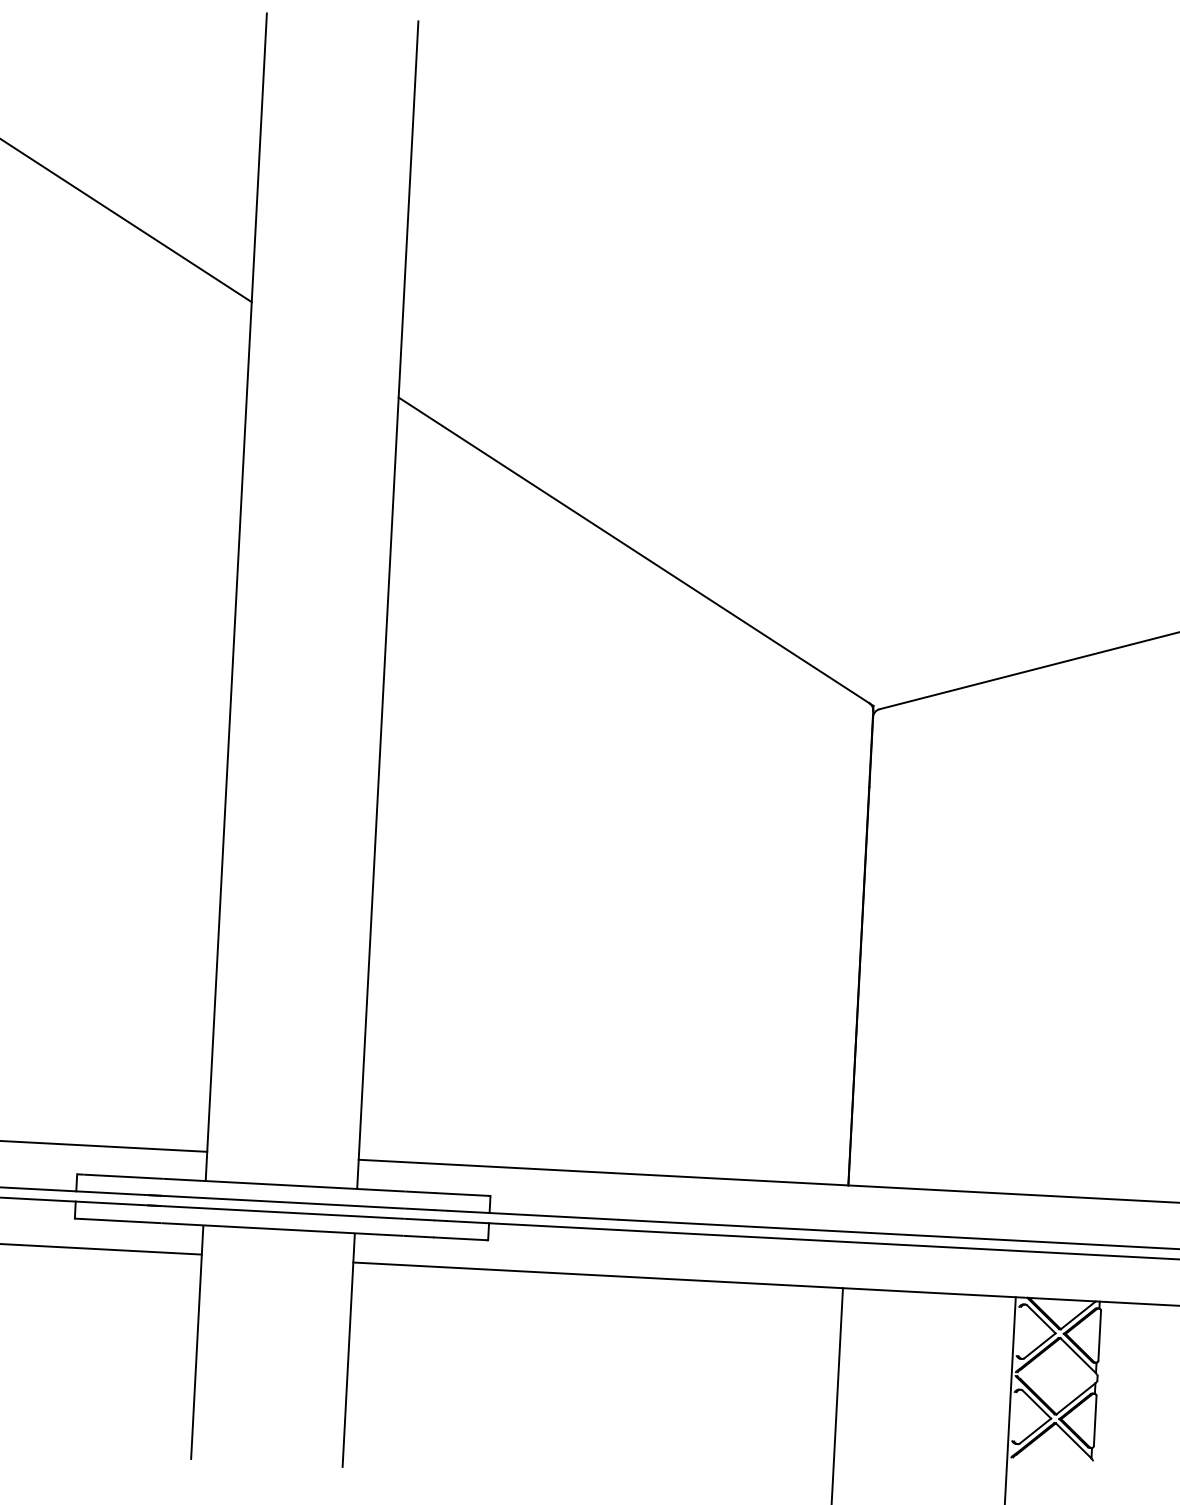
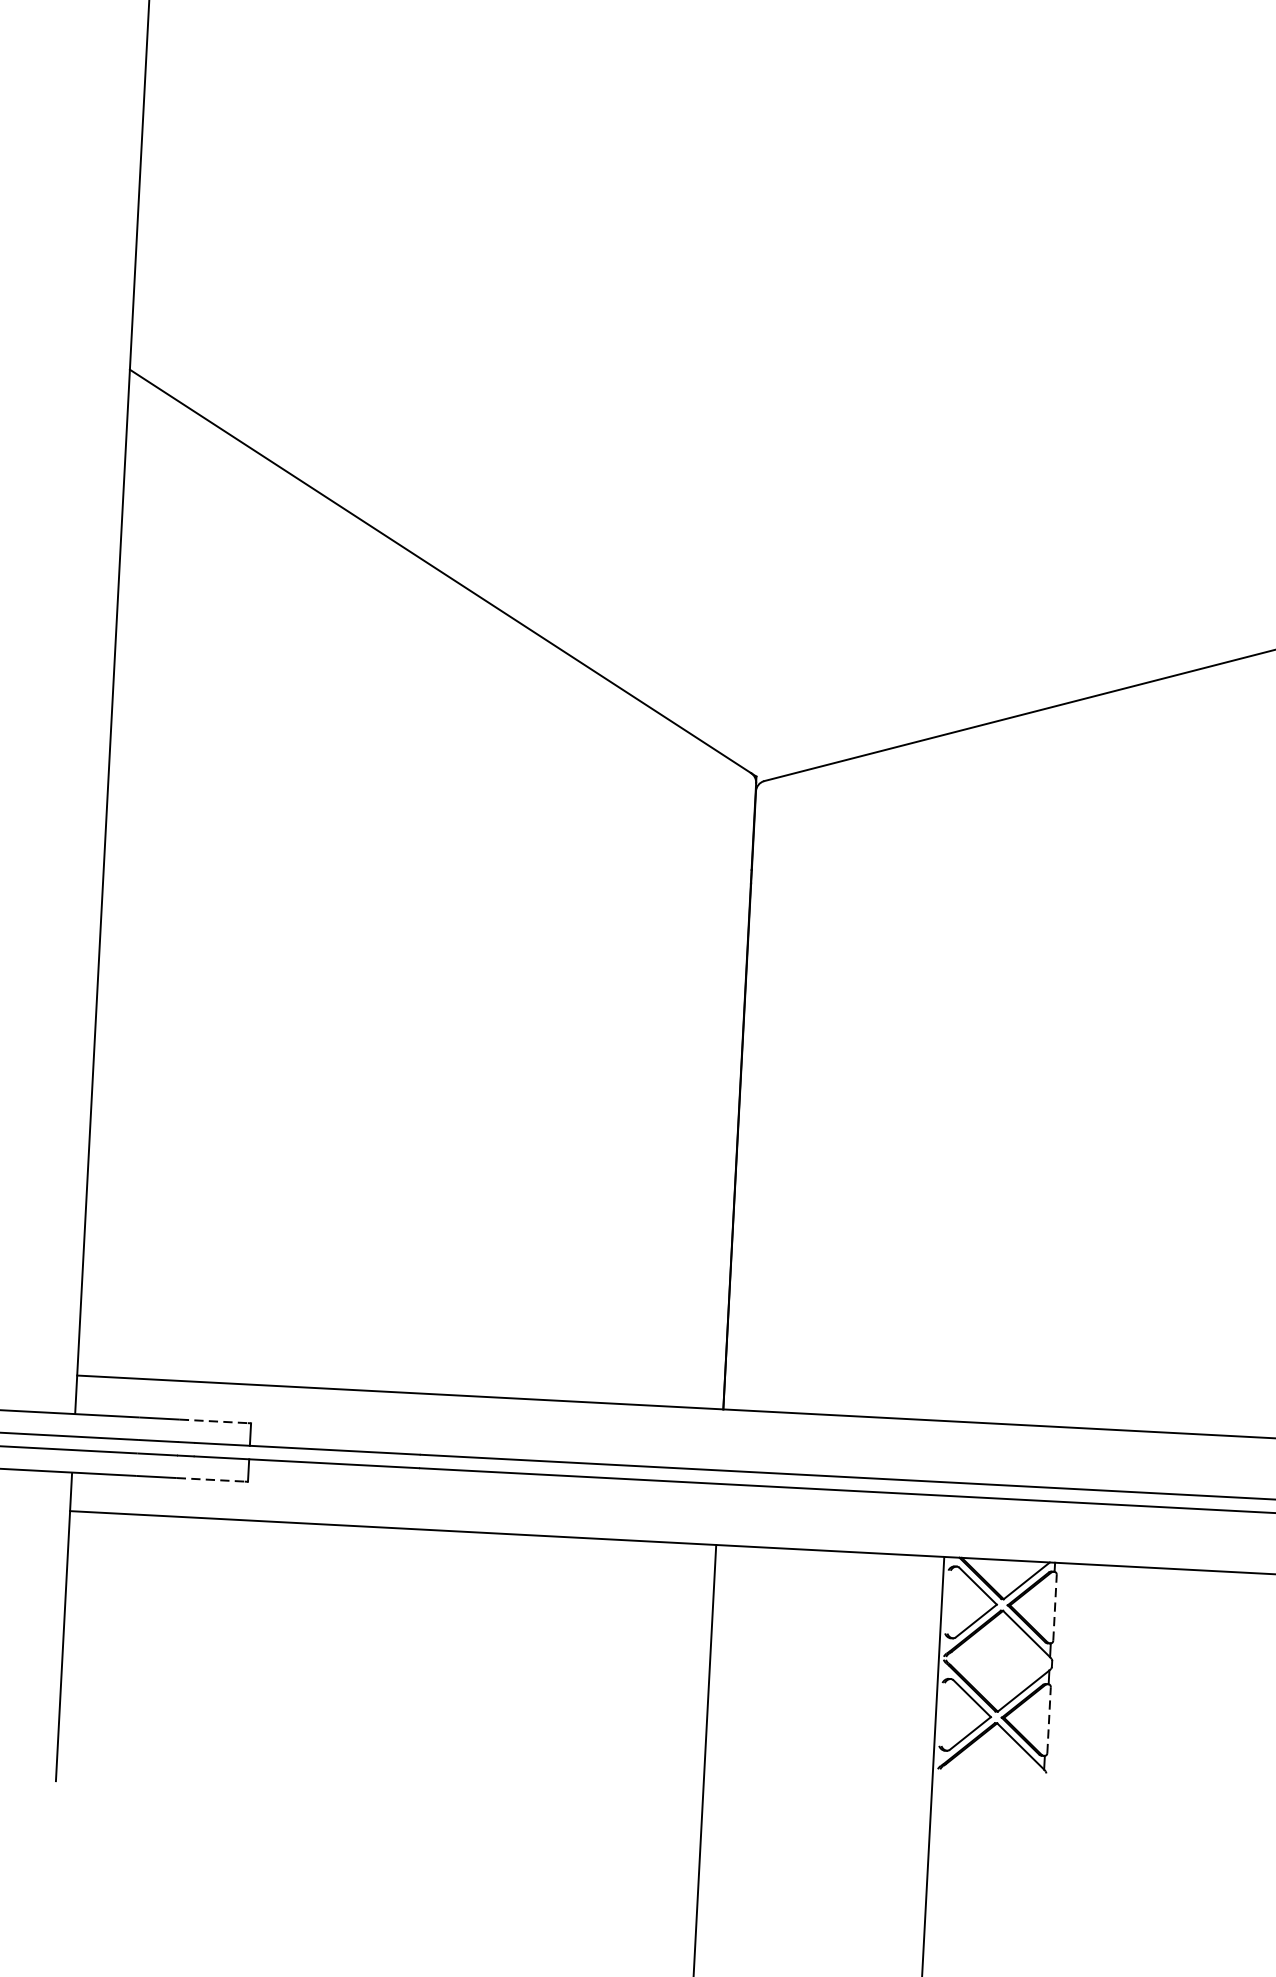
line: (462, 1194) -> (214, 1421), solid -> dashed
line: (459, 1238) -> (210, 1479), solid -> dashed
line: (1099, 1335) -> (1054, 1607), solid -> dashed
line: (1095, 1420) -> (1049, 1719), solid -> dashed

